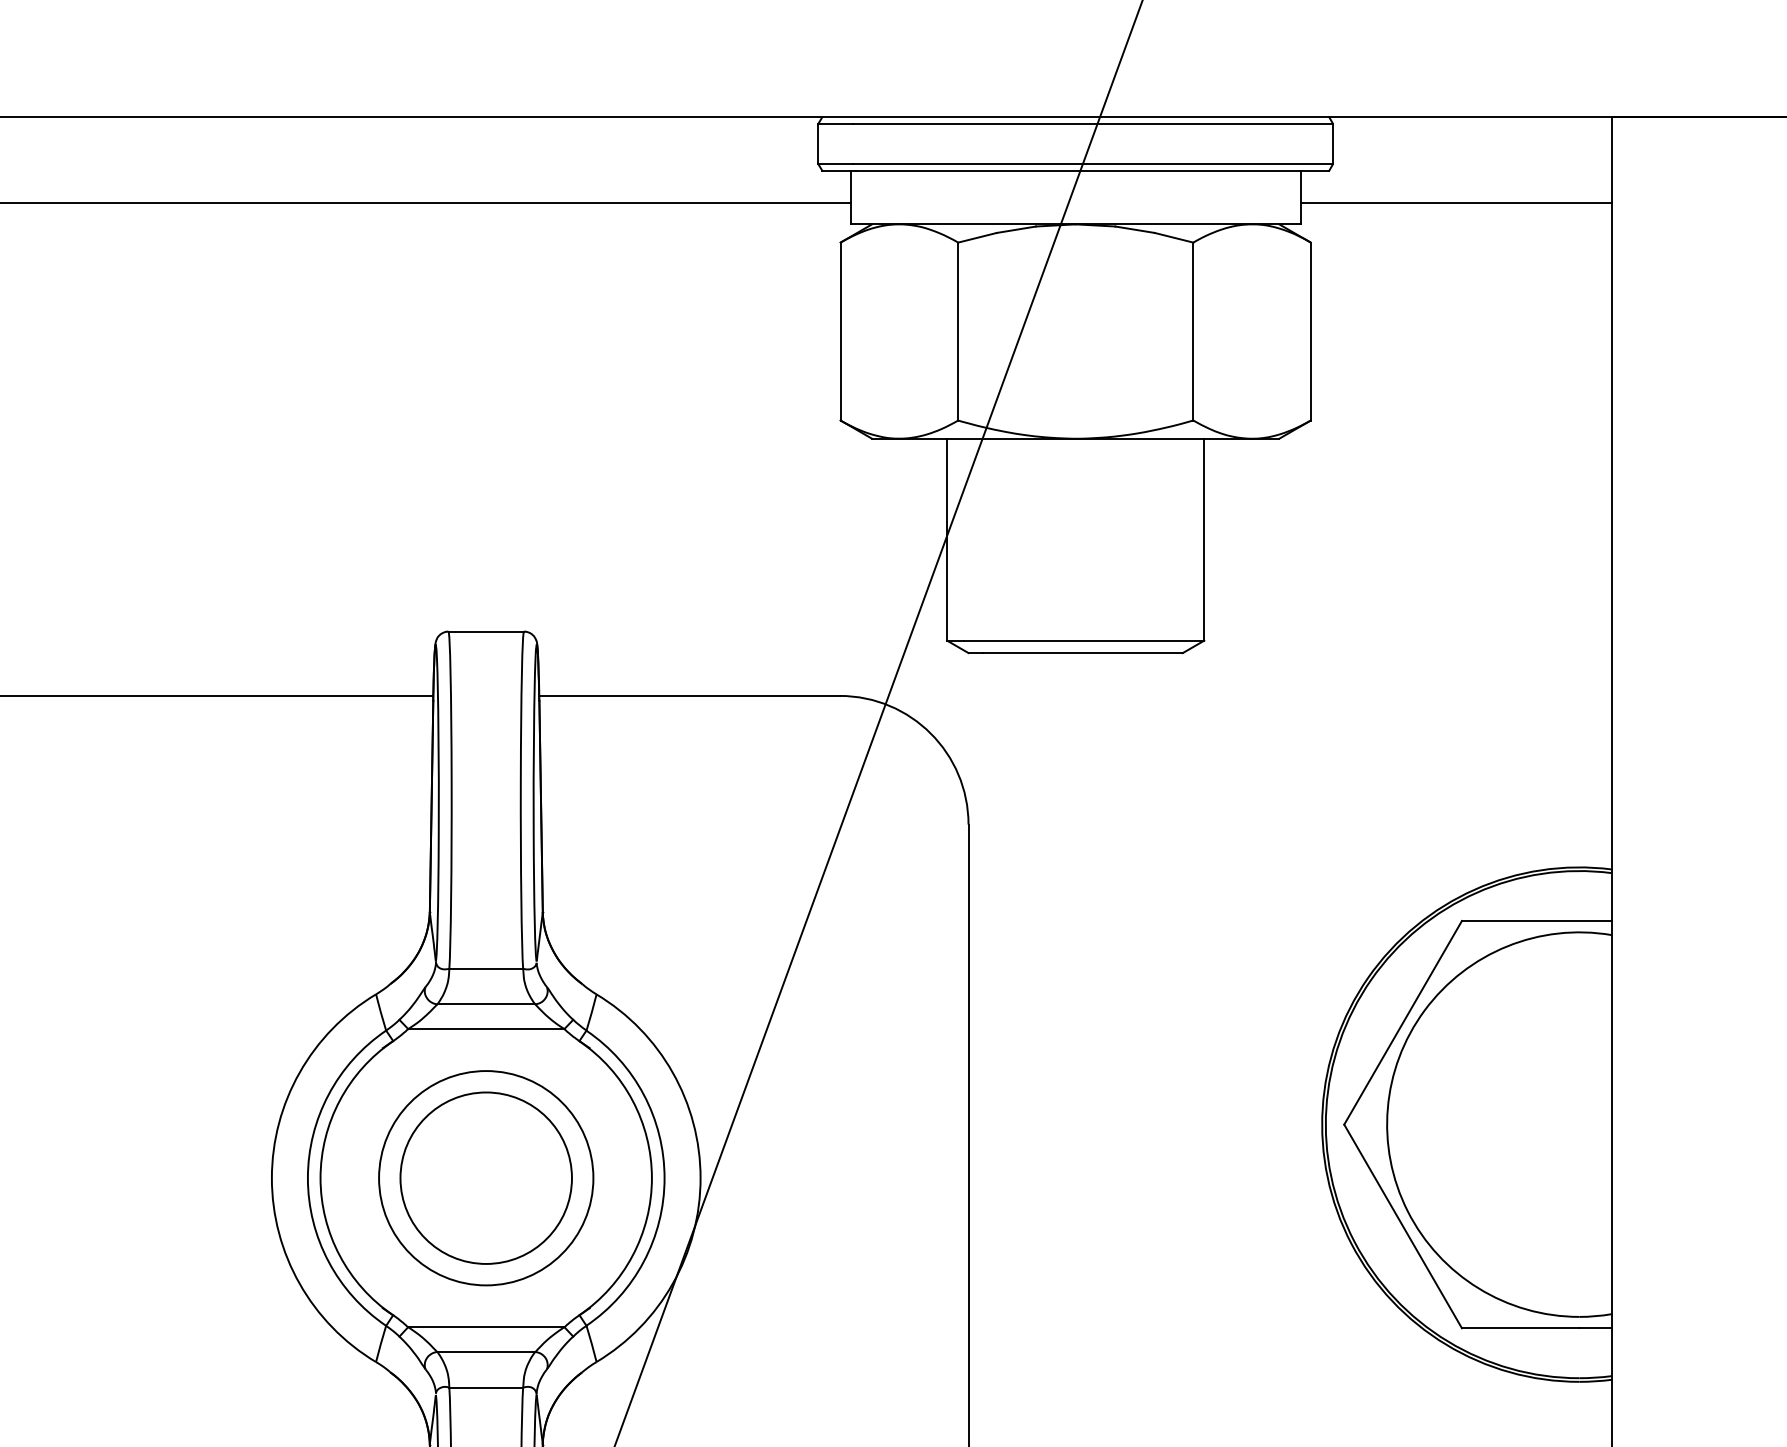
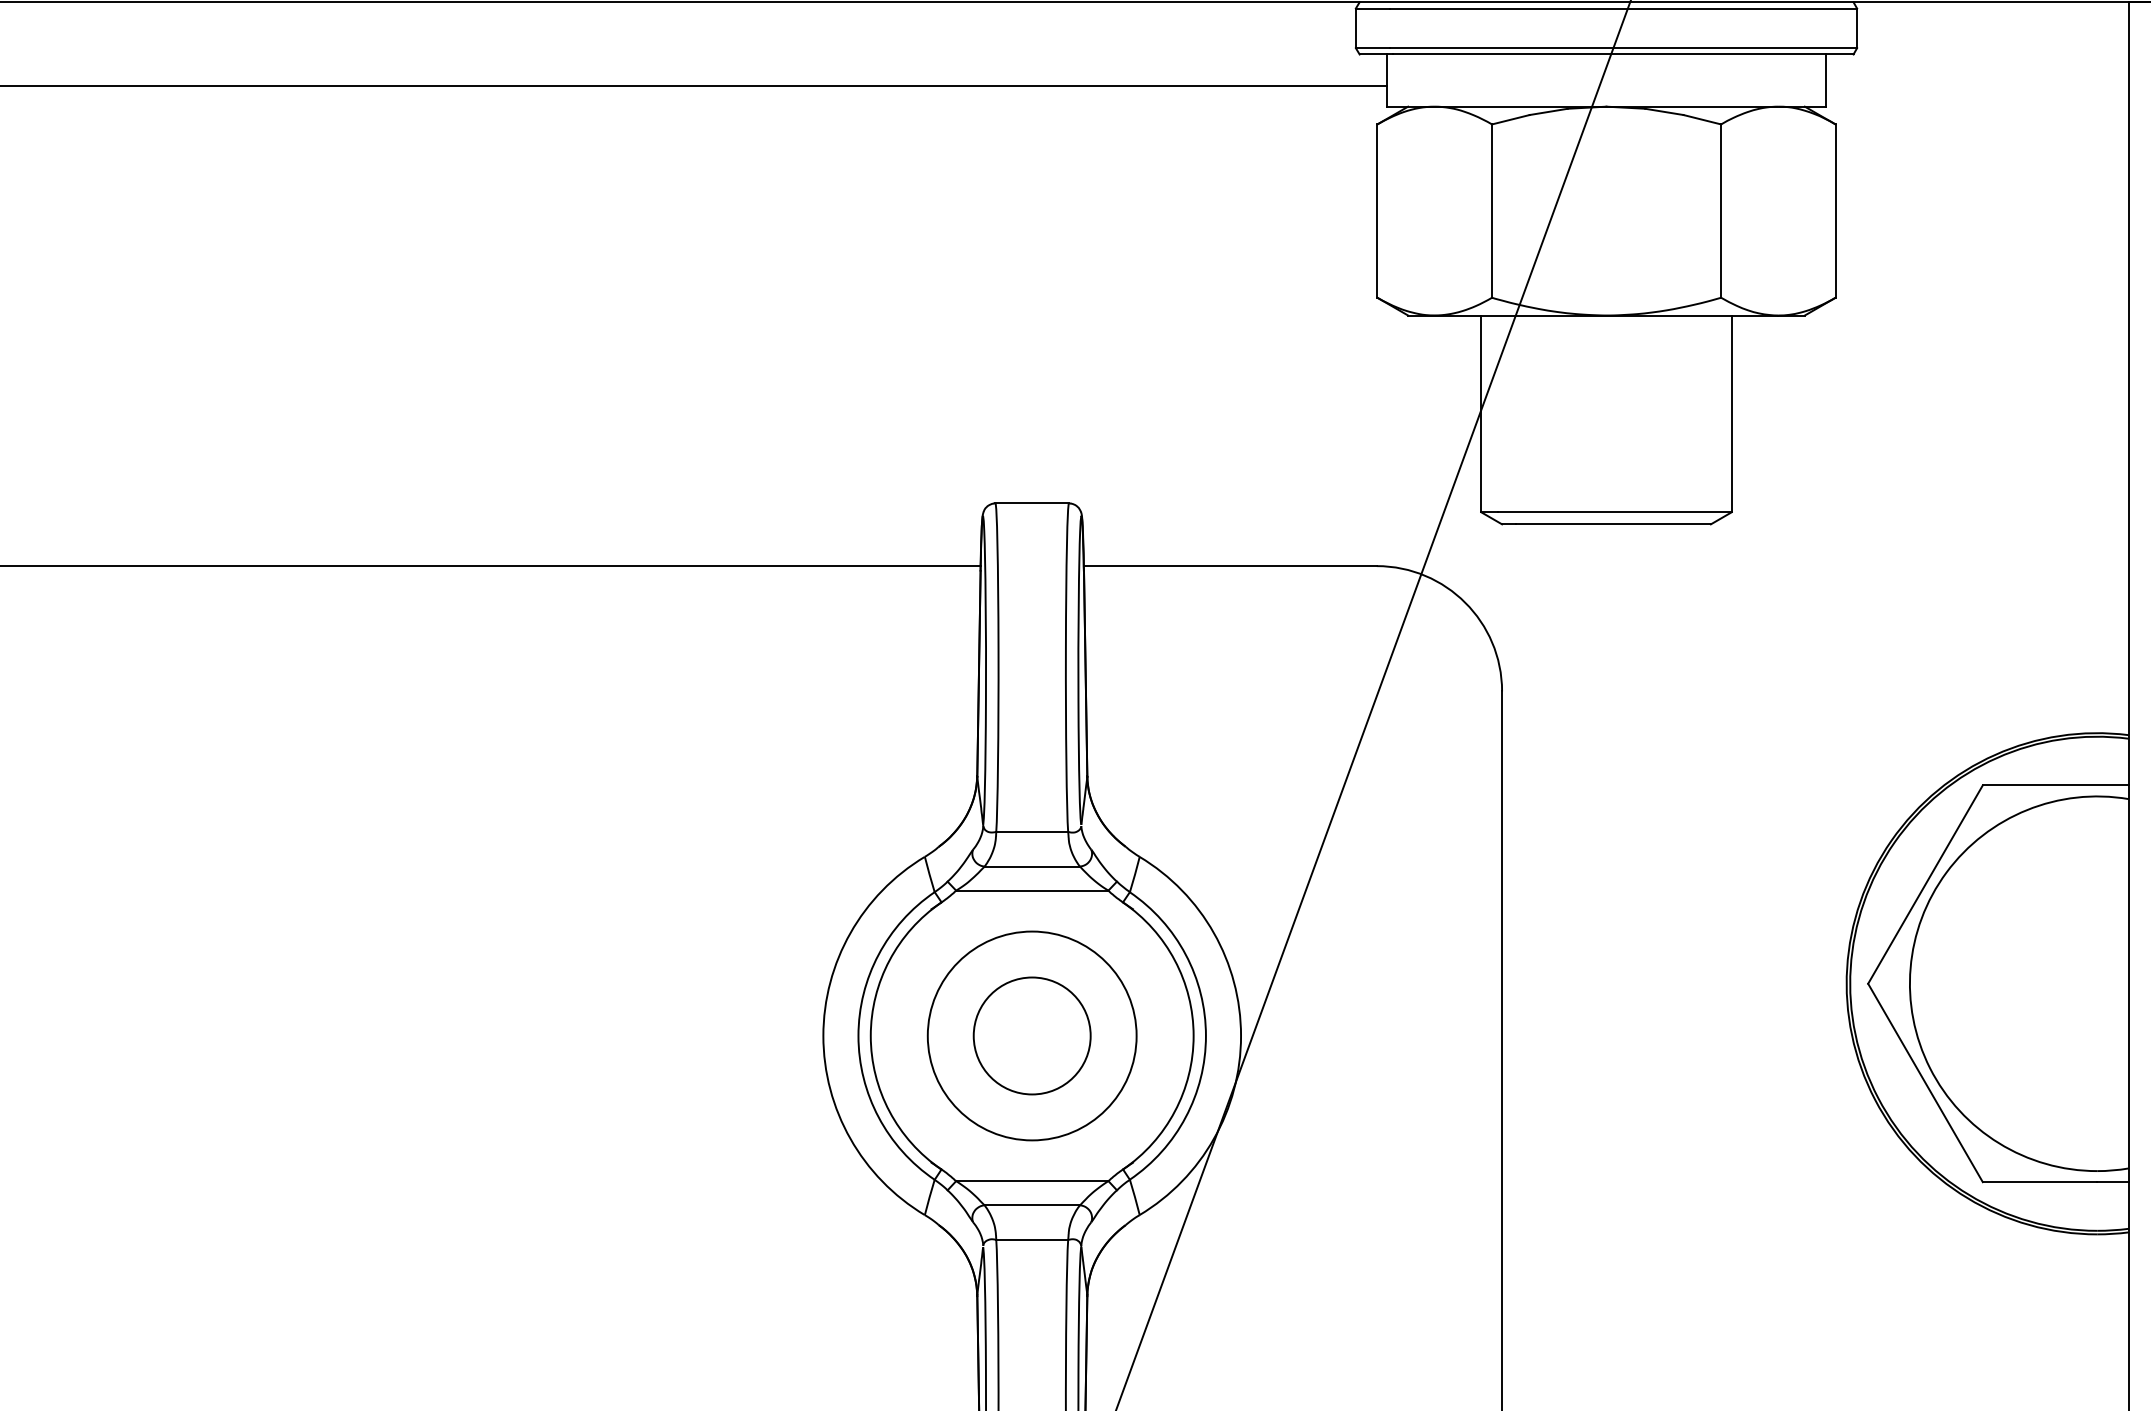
line: (1455, 202) -> (1976, 85), removed
circle: (485, 1177) -> (1031, 1035), size x0.7

